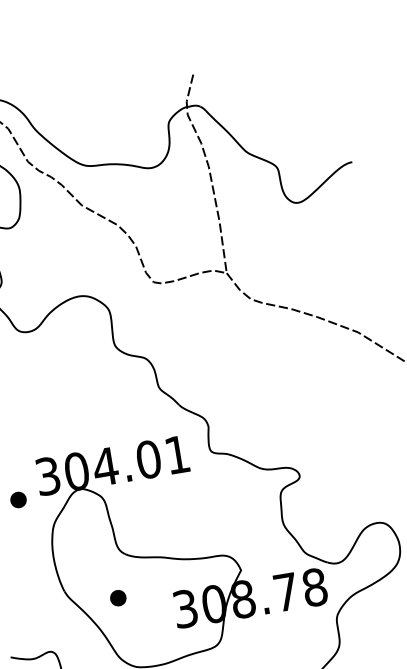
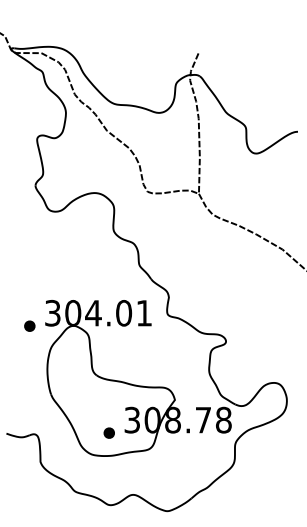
part: (117, 597) -> (108, 432), moved

